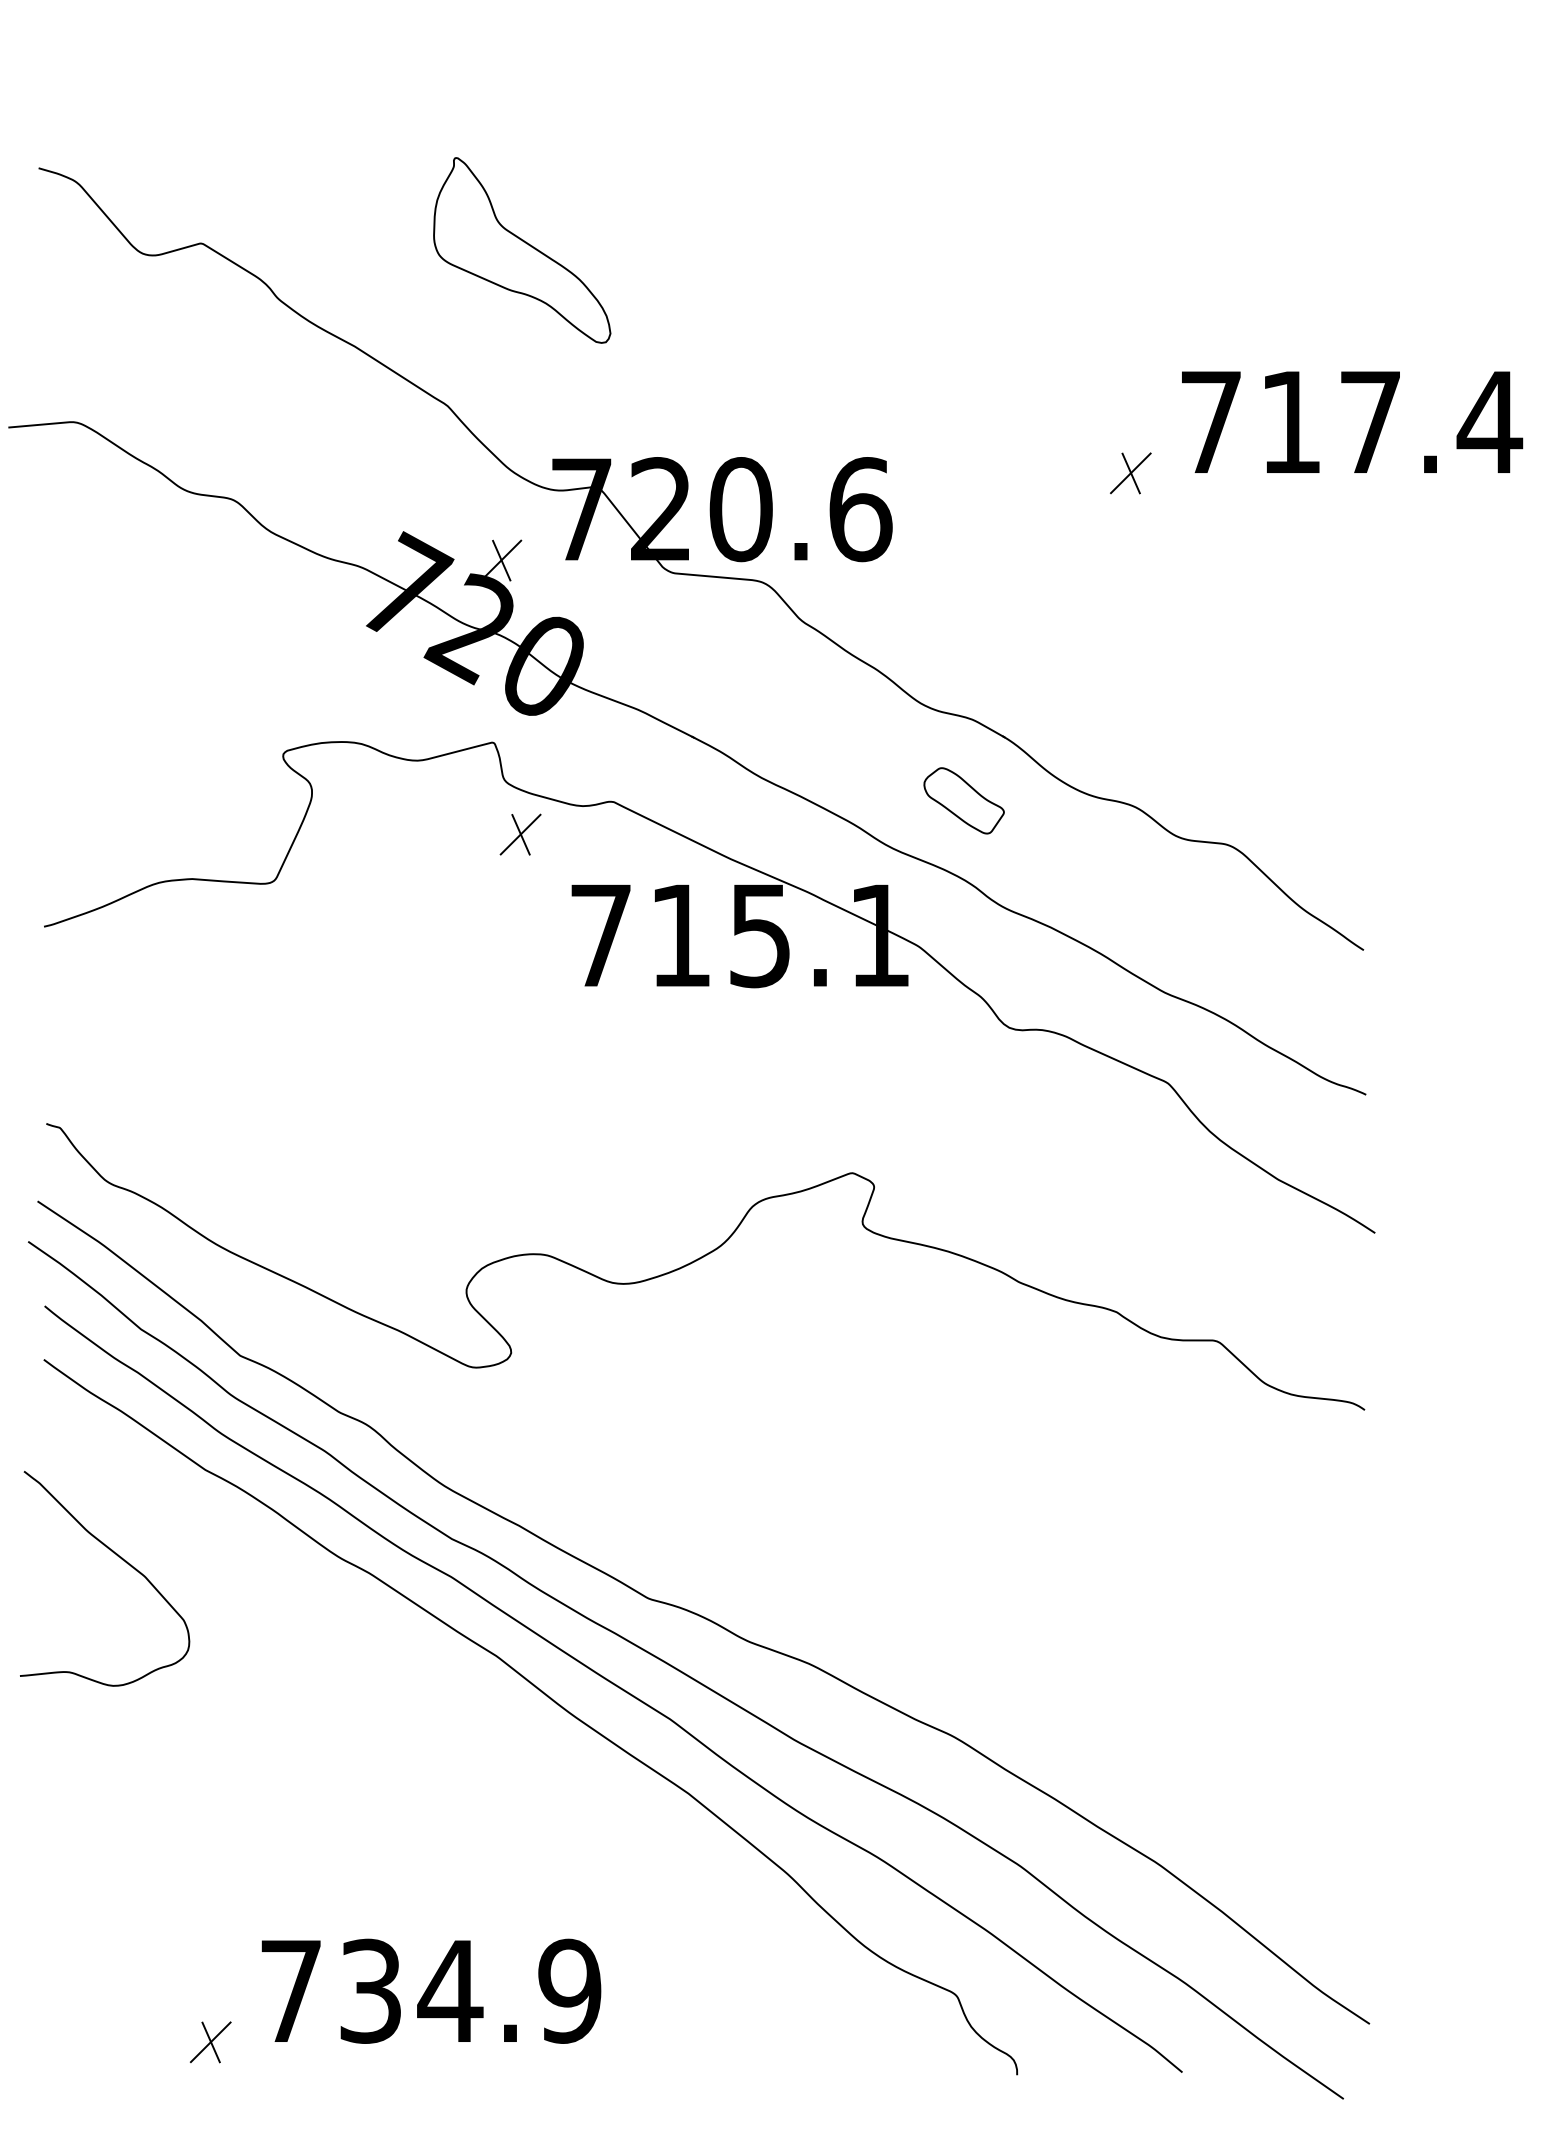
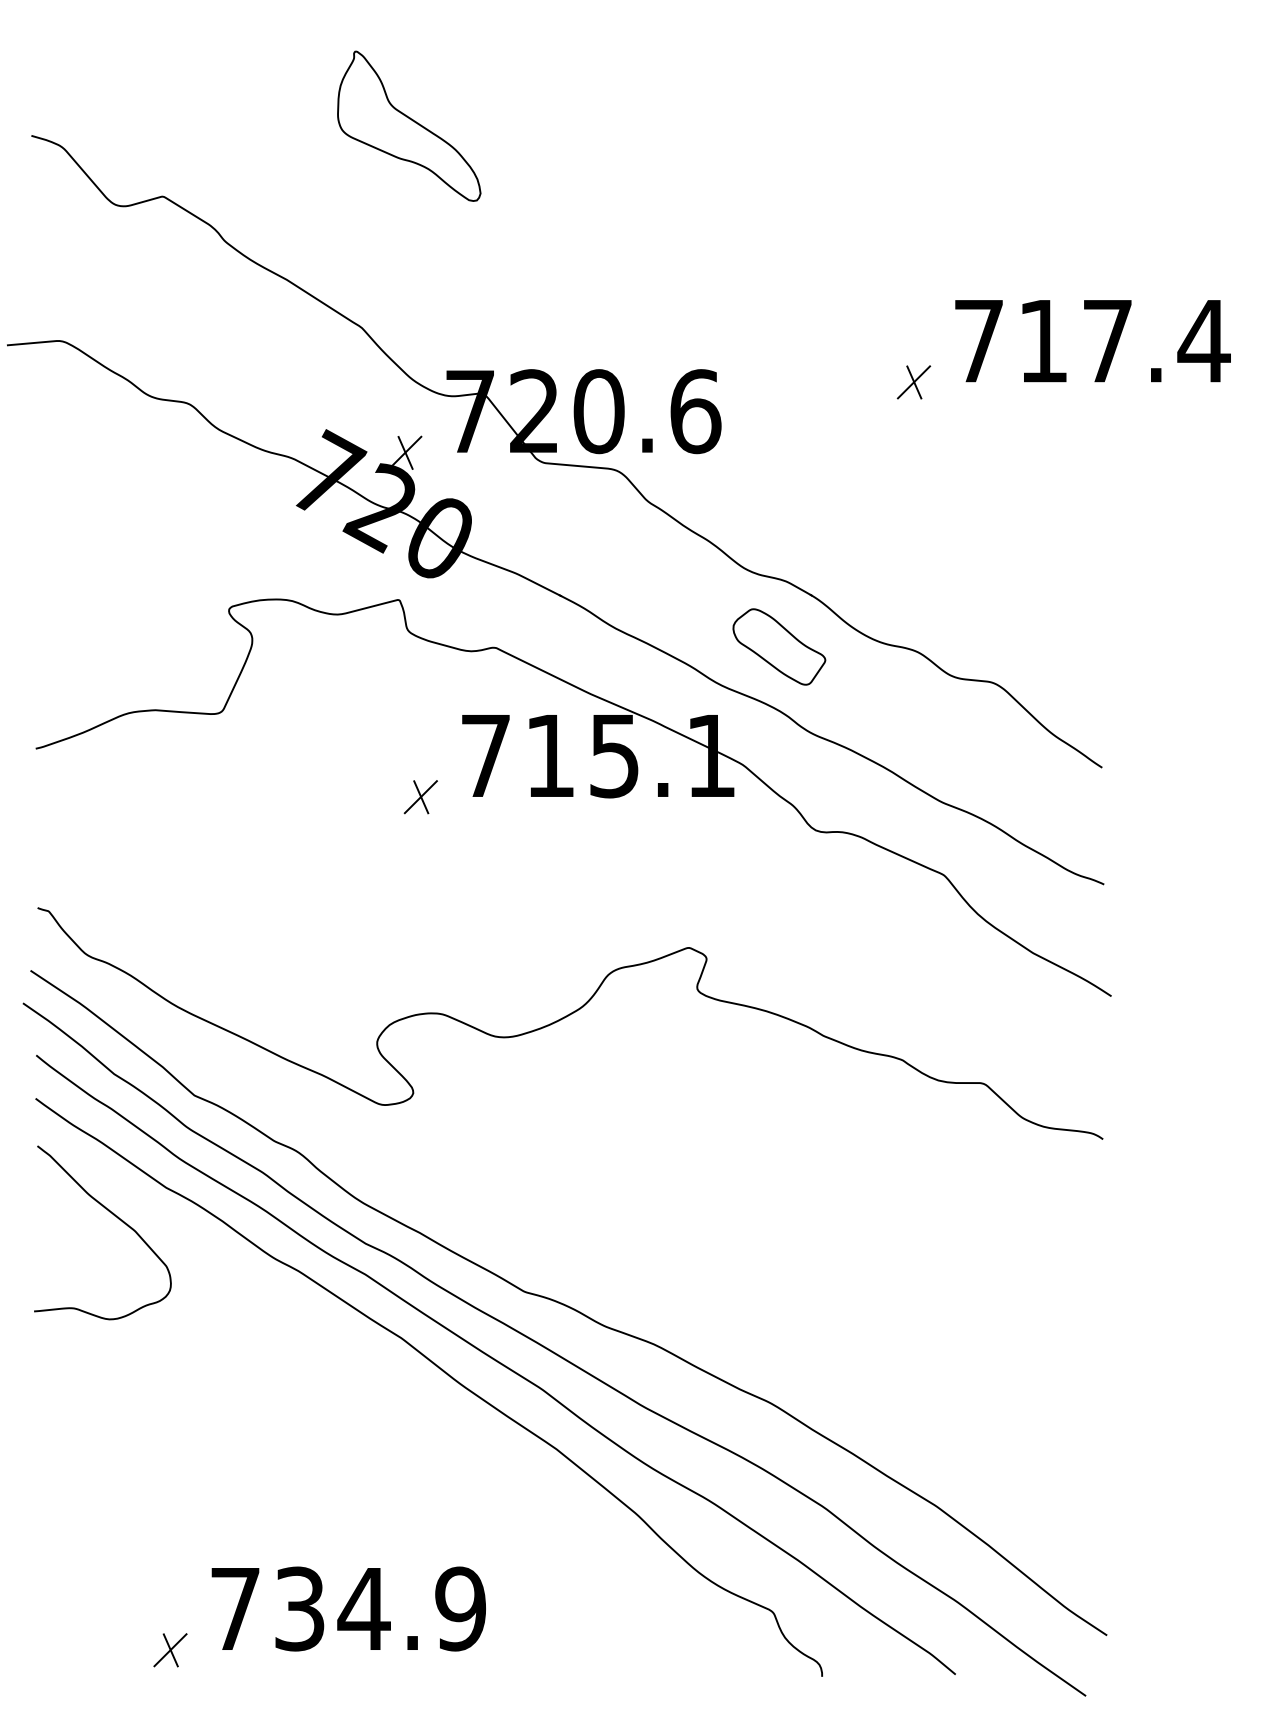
part: (522, 250) -> (409, 126), moved
part: (963, 800) -> (778, 646), size x1.43
part: (520, 834) -> (420, 797), moved
curve: (122, 1560) -> (116, 1218), moved

